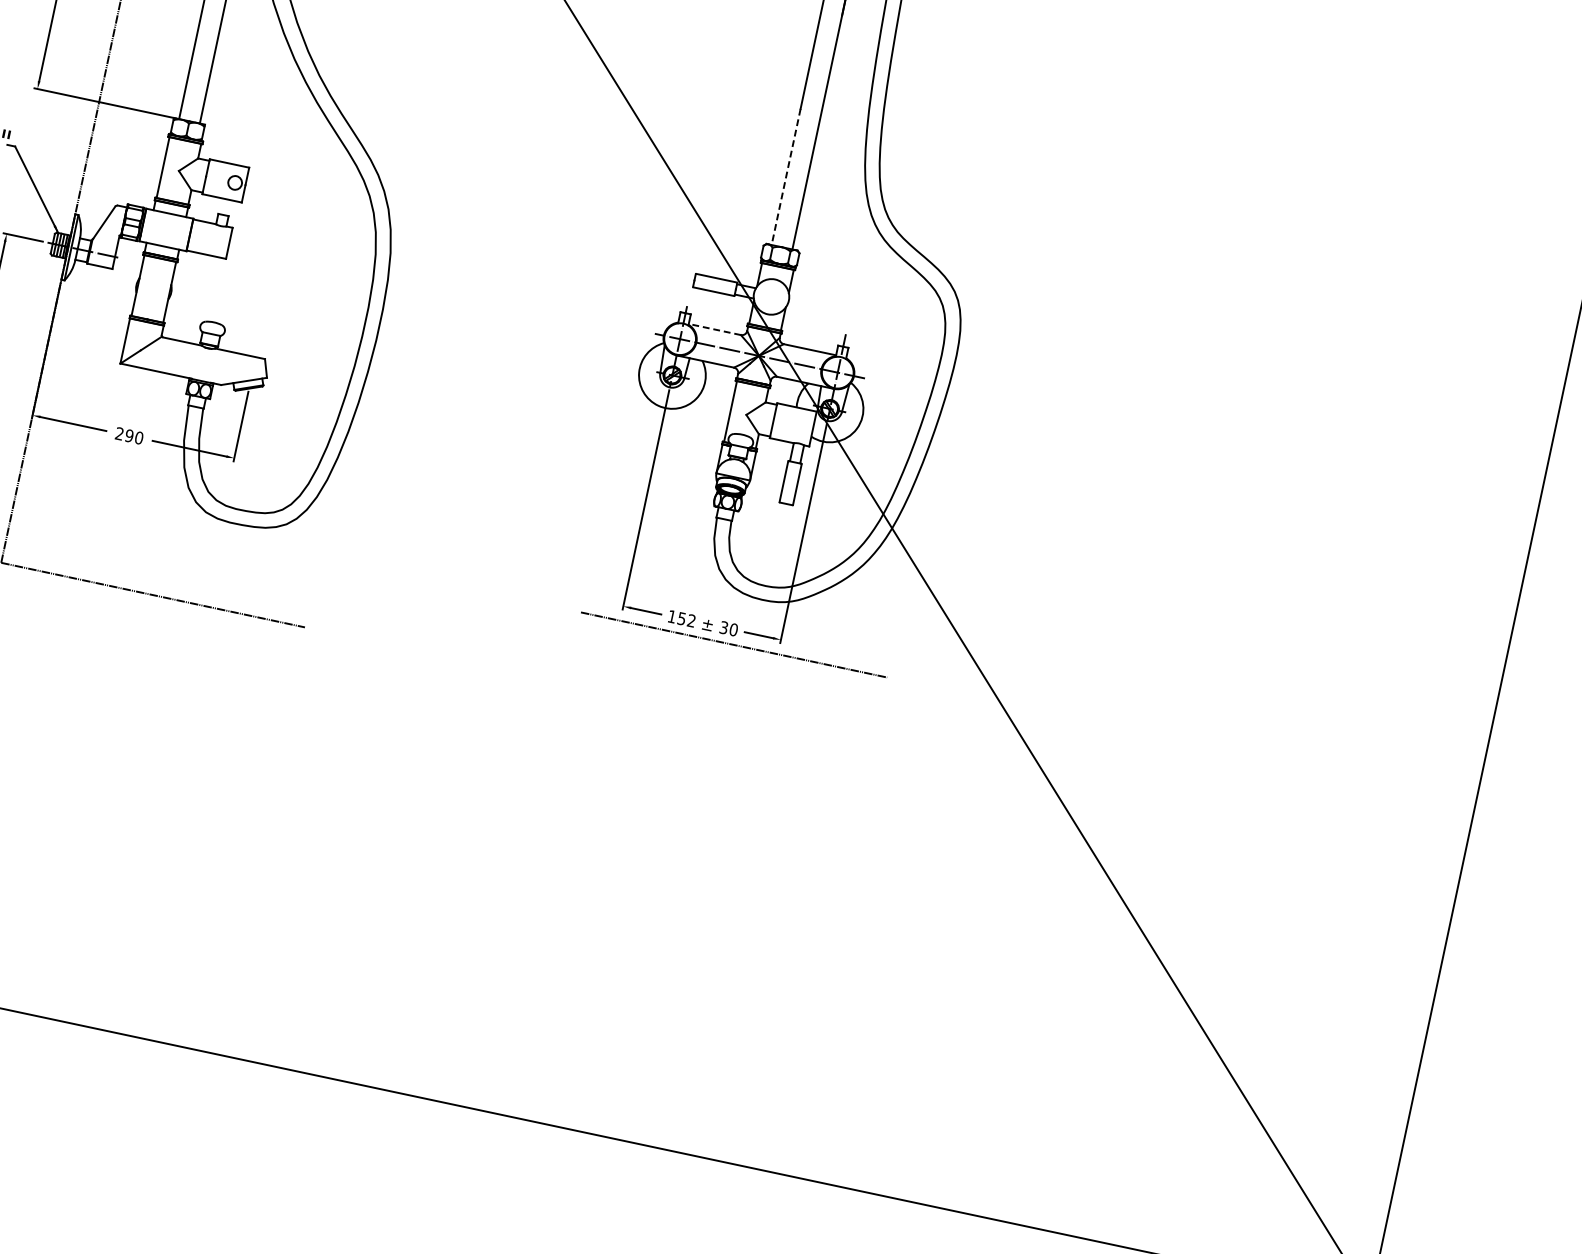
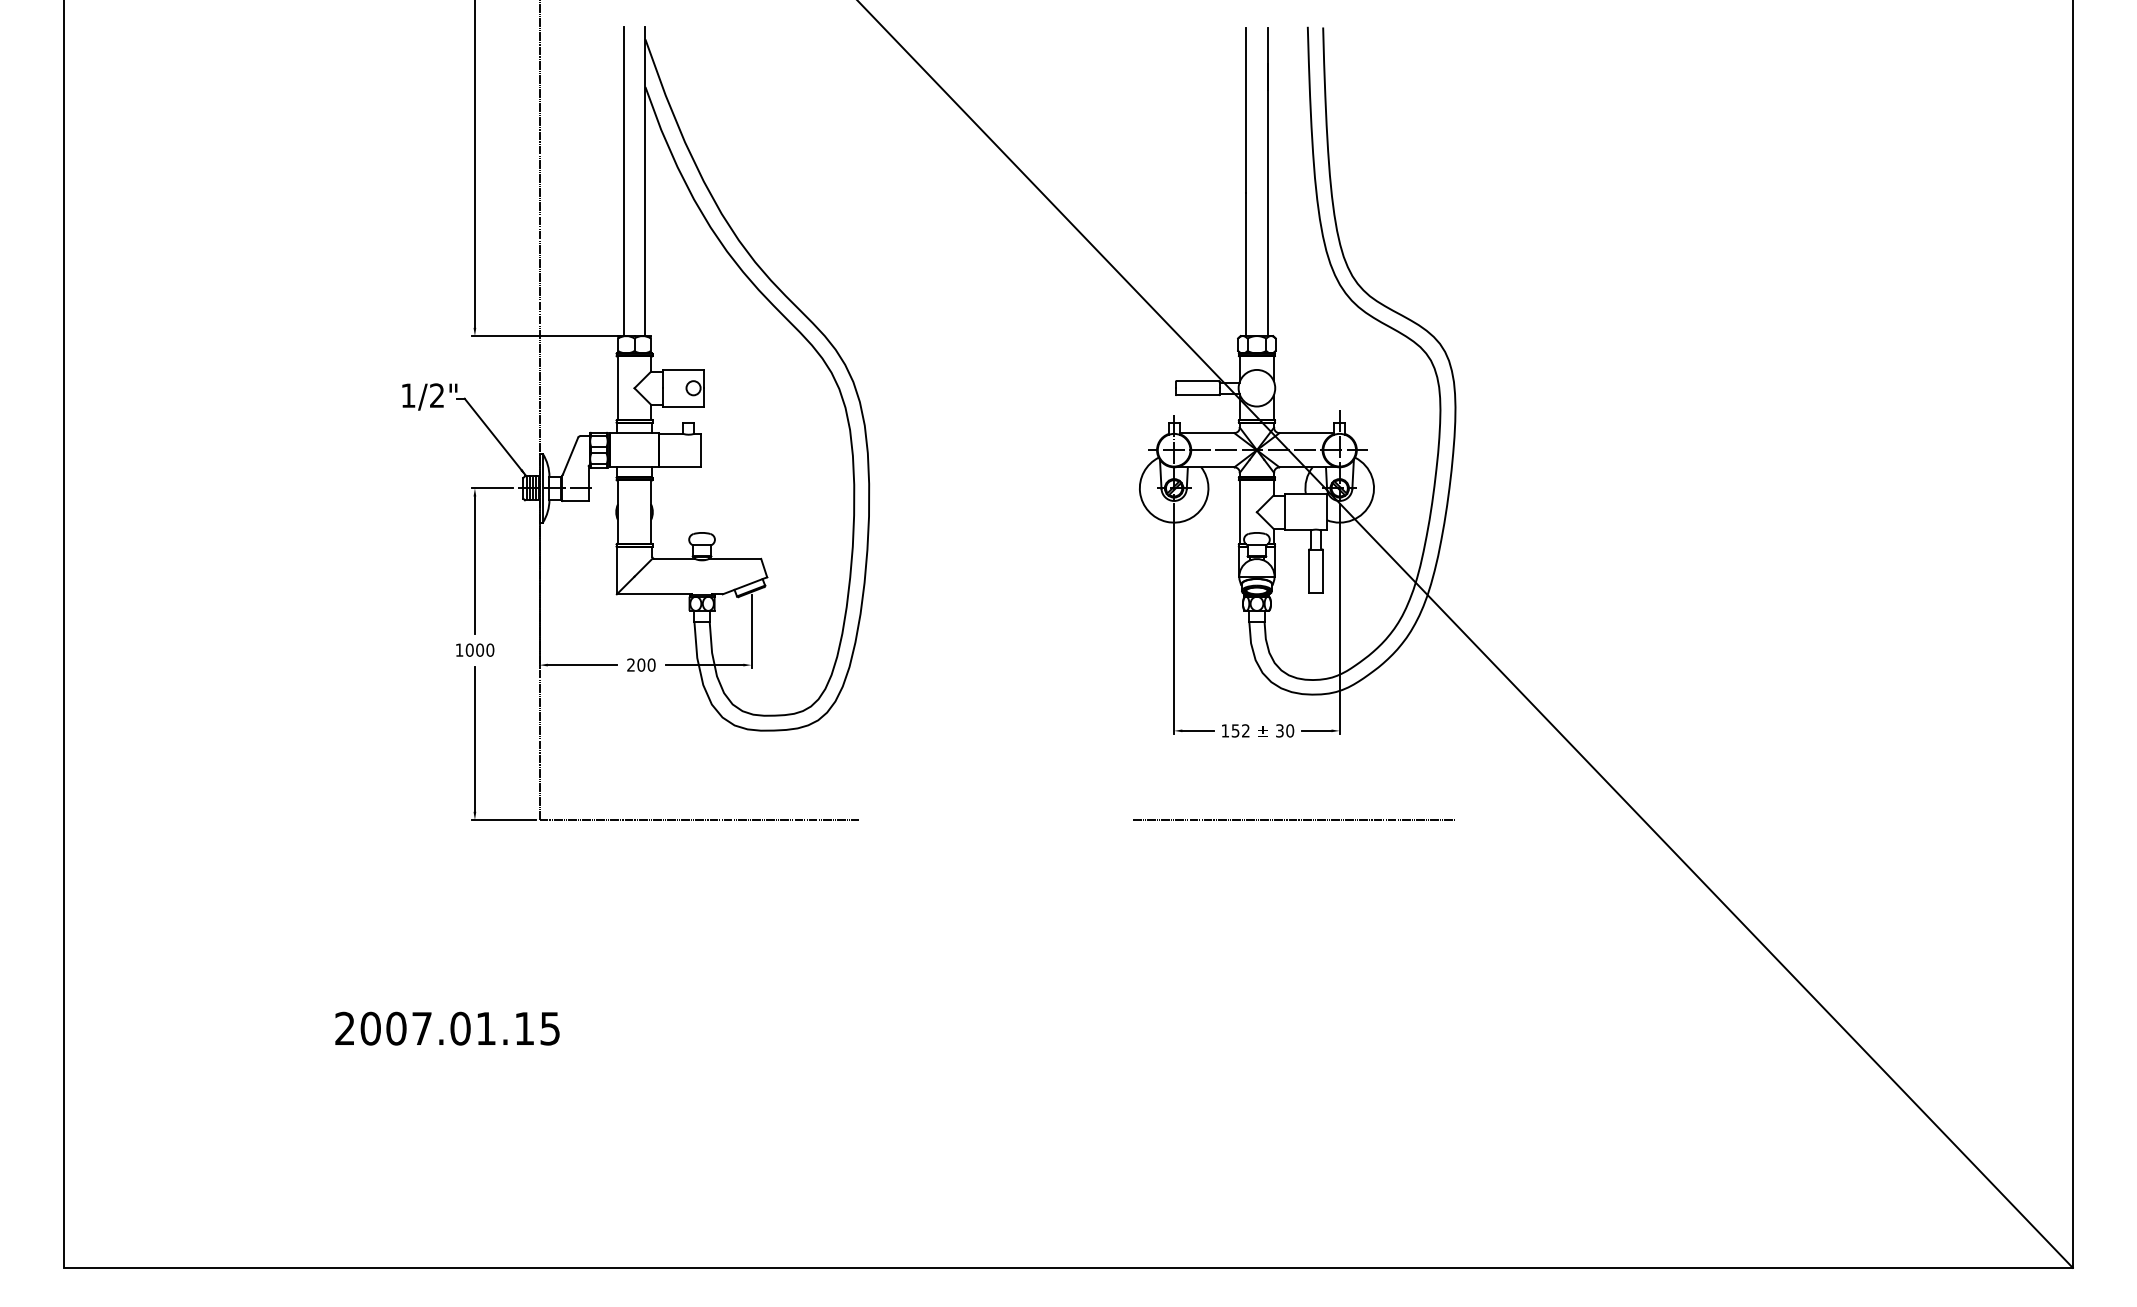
line: (786, 177) -> (1246, 264), dashed -> solid
line: (714, 329) -> (1206, 433), dashed -> solid
text: (129, 435) -> (641, 664), 290 -> 200
line: (734, 644) -> (1293, 819), moved

